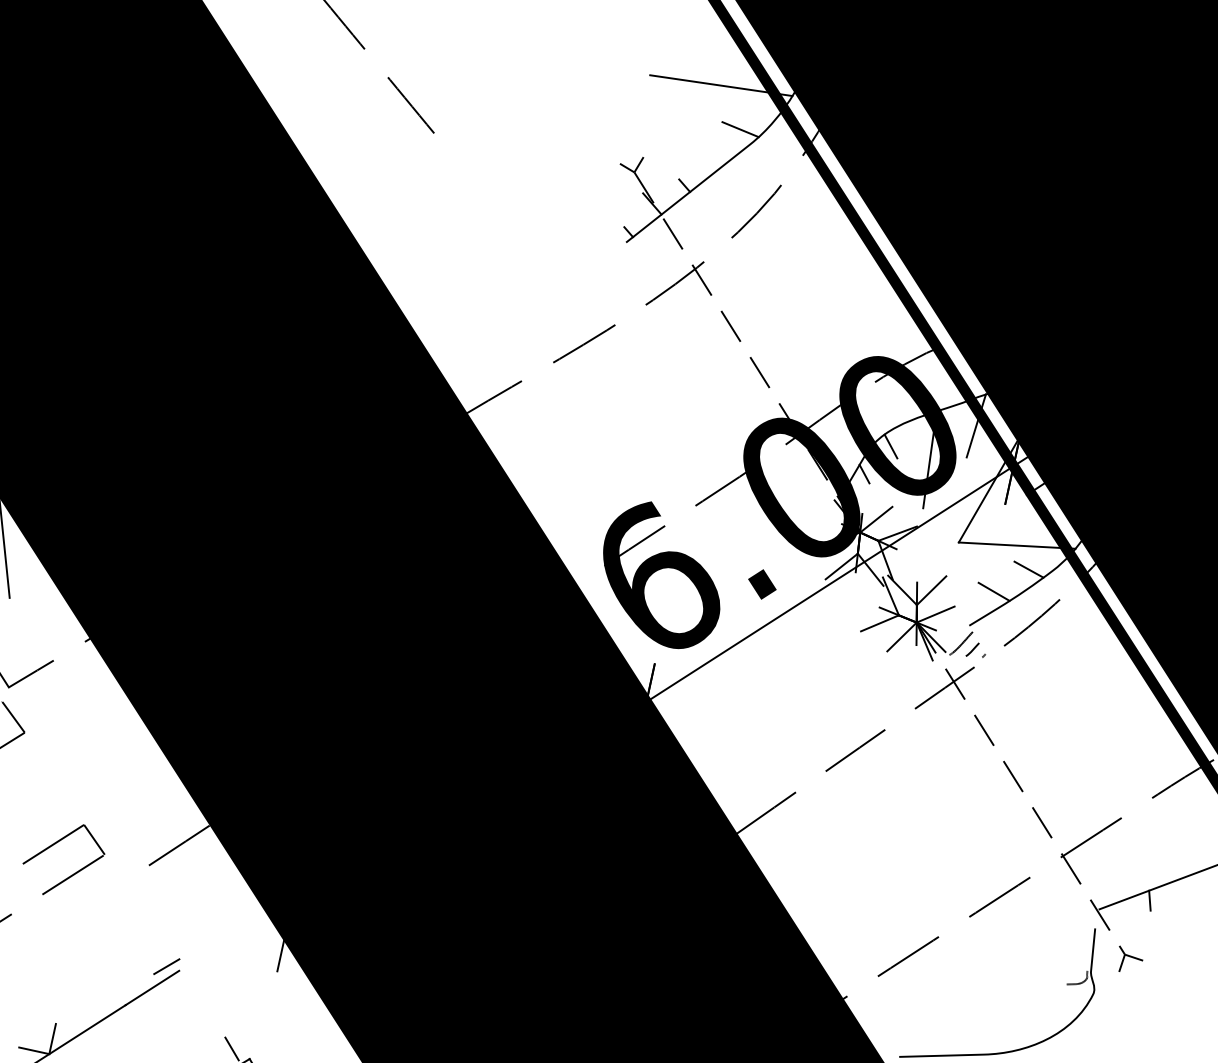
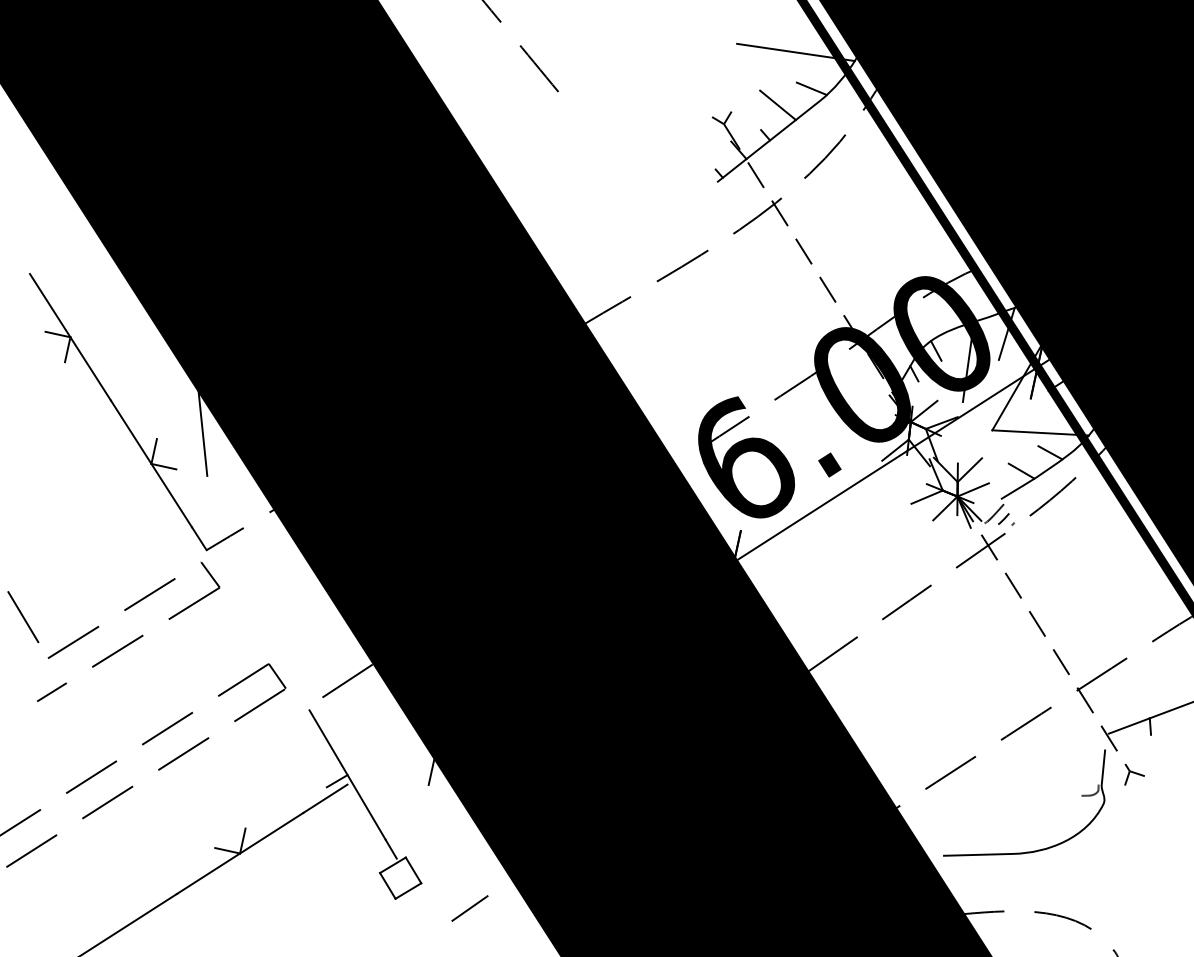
line: (699, 149) -> (777, 105), added
line: (179, 958) -> (347, 774), added

